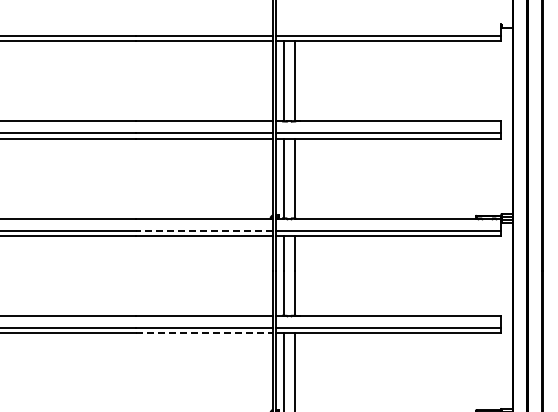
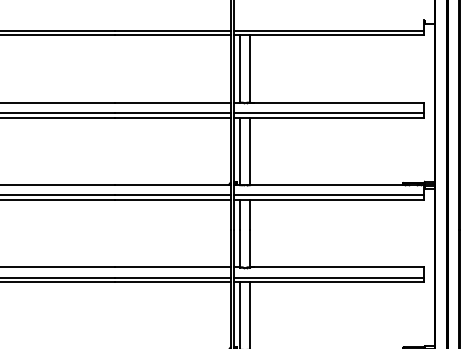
line: (204, 230) -> (173, 195), dashed -> solid
line: (204, 333) -> (173, 282), dashed -> solid

